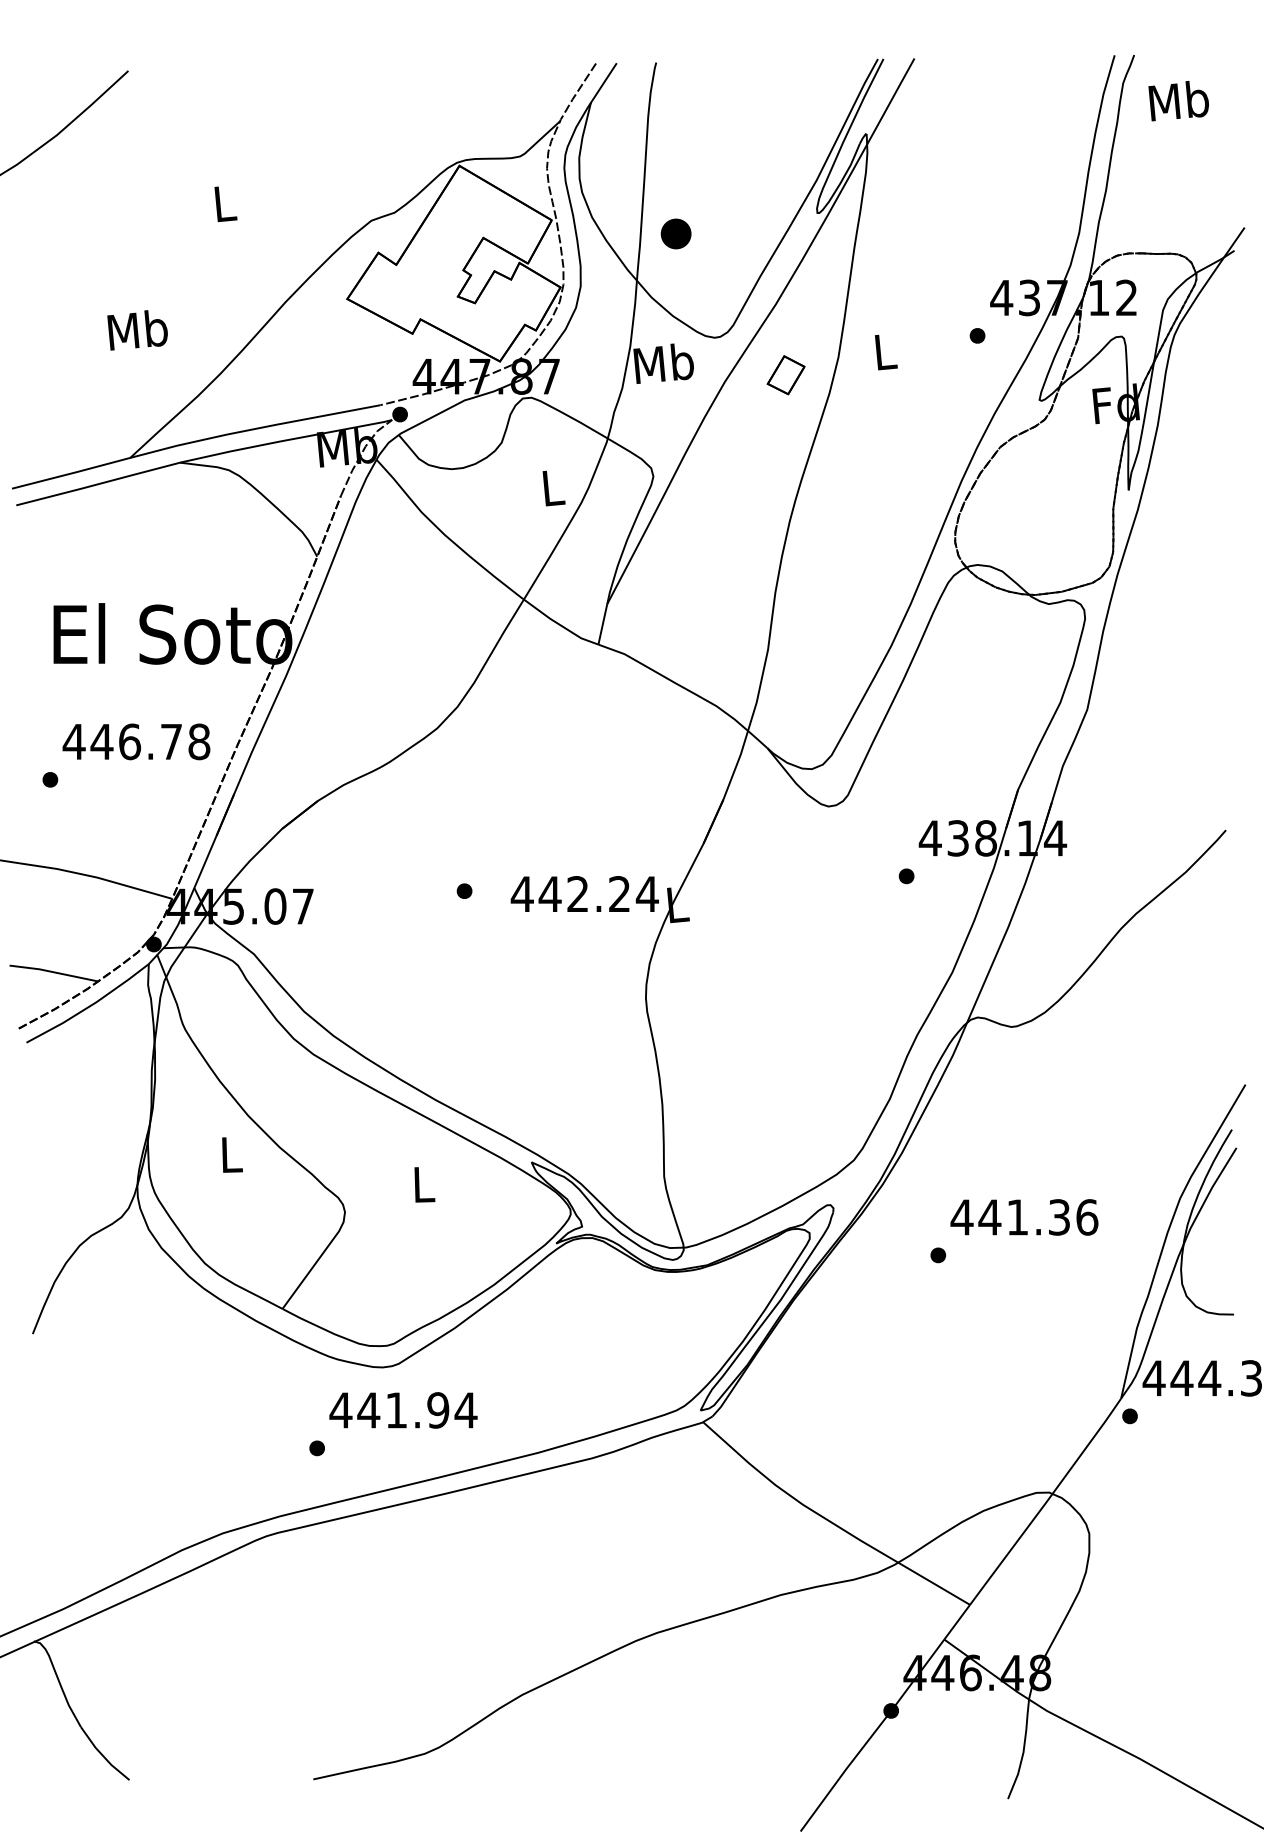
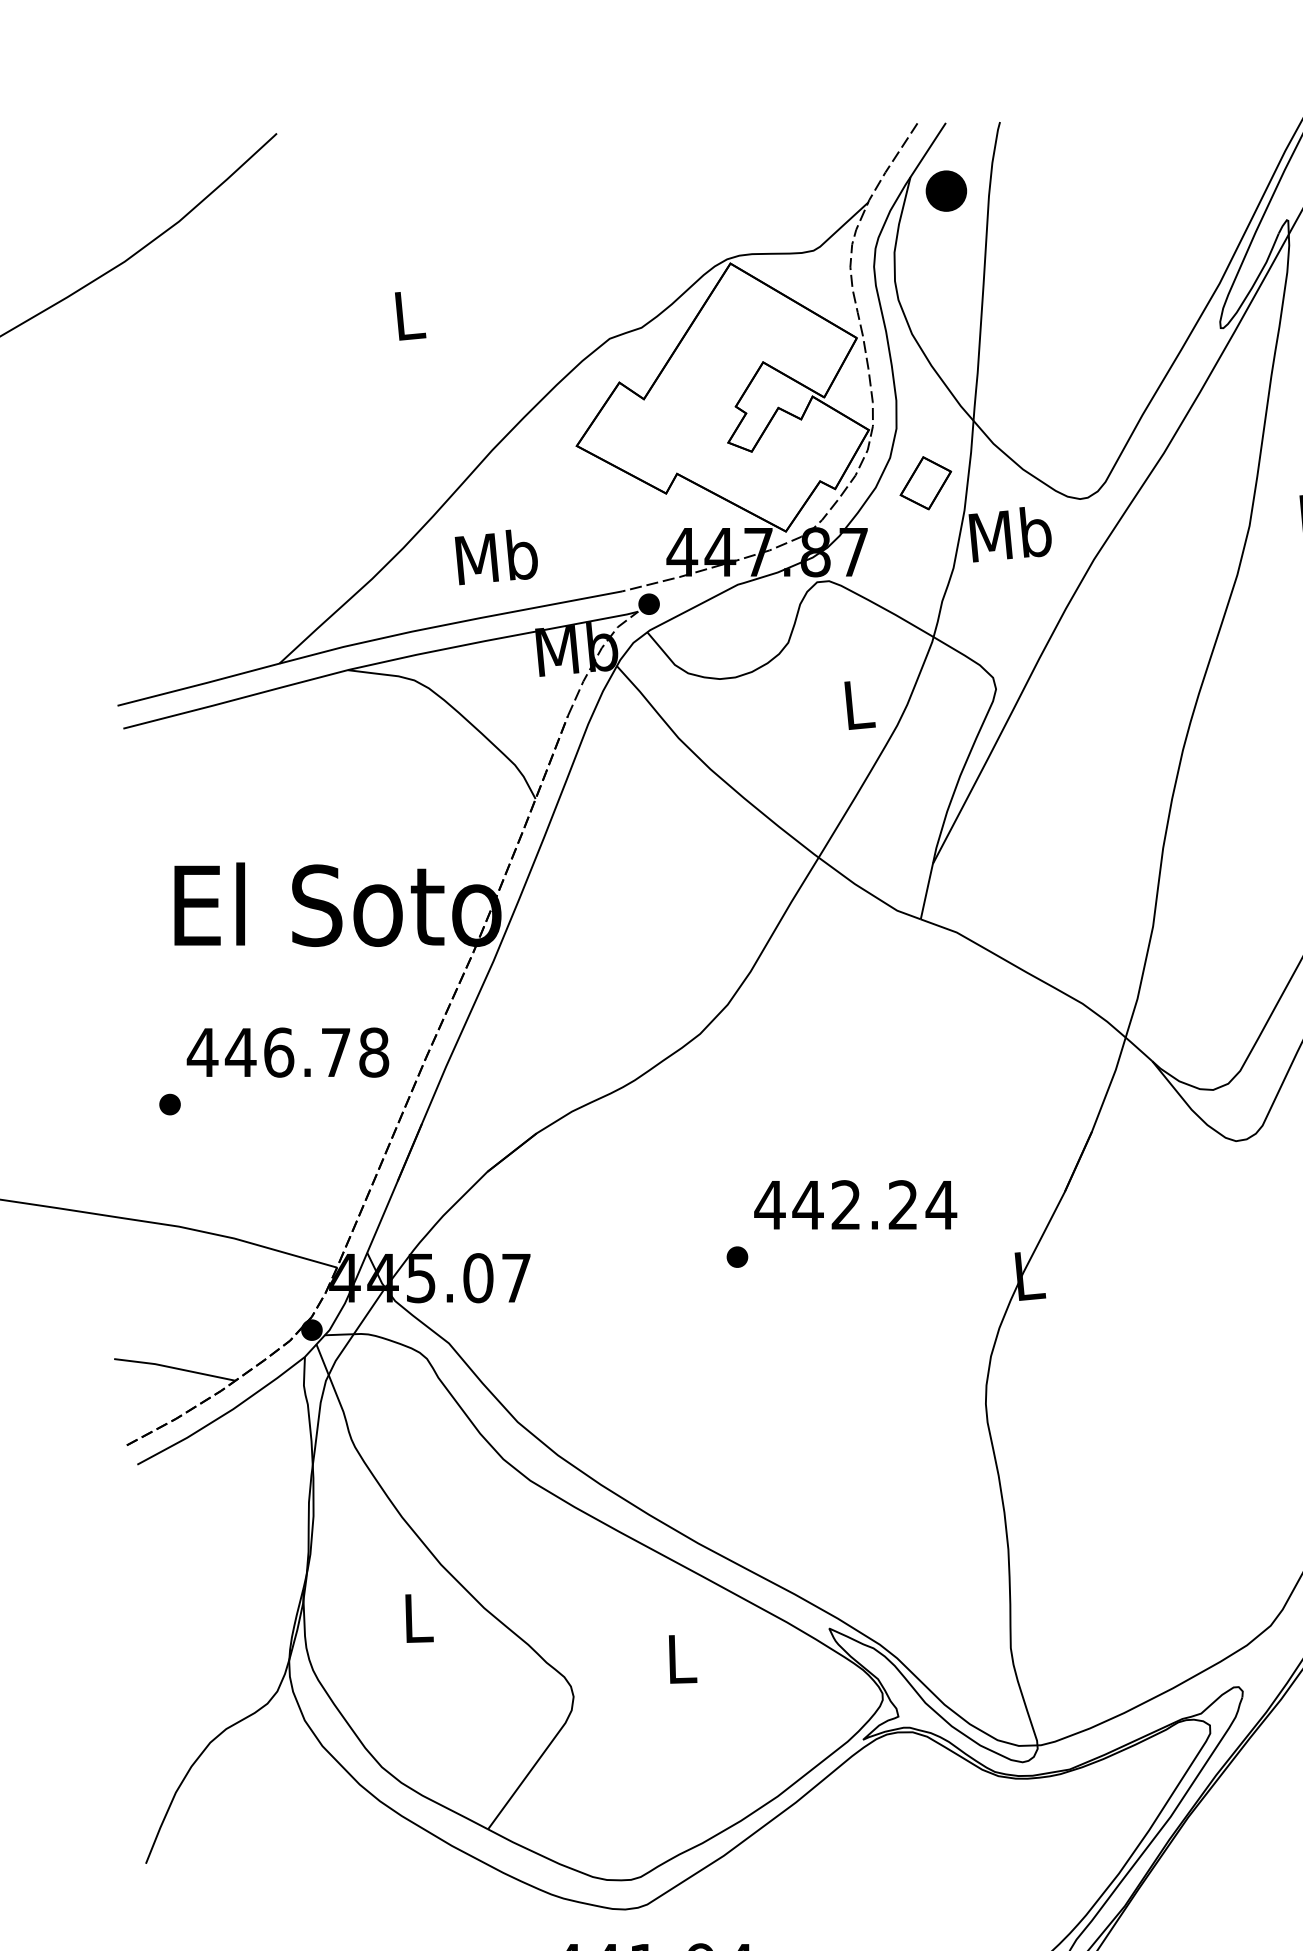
part: (675, 233) -> (945, 190), moved
text: (137, 330) -> (496, 557), moved
part: (785, 375) -> (924, 483), moved
text: (584, 893) -> (855, 1204), moved

